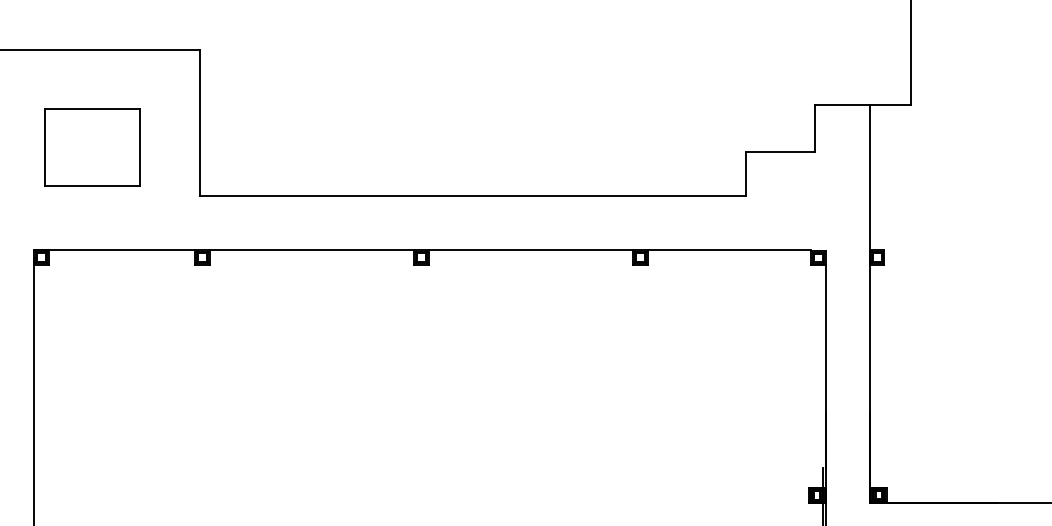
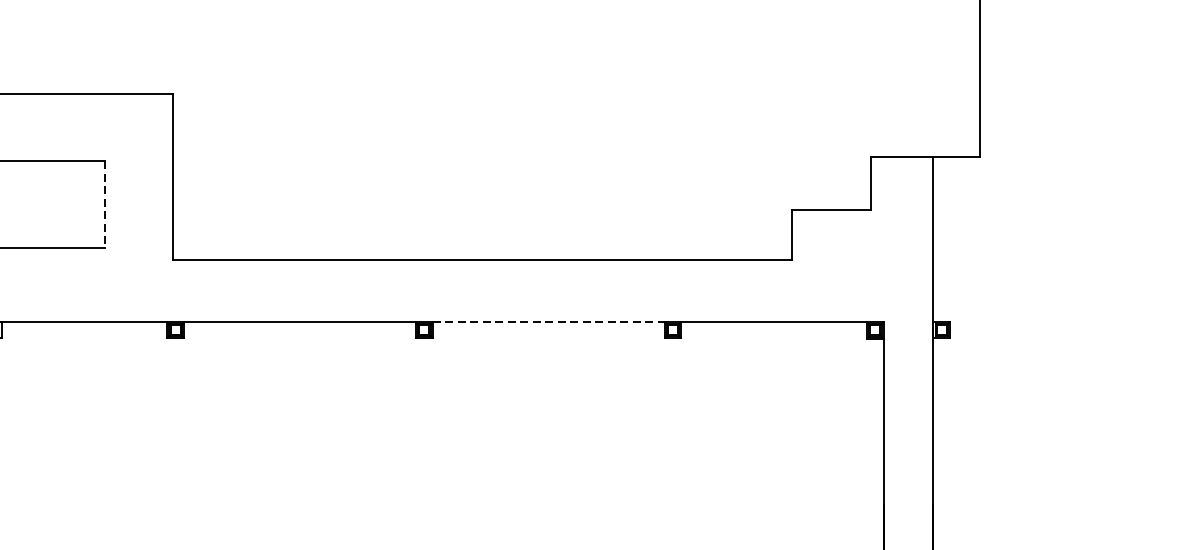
line: (140, 147) -> (105, 204), solid -> dashed
line: (531, 250) -> (549, 321), solid -> dashed

